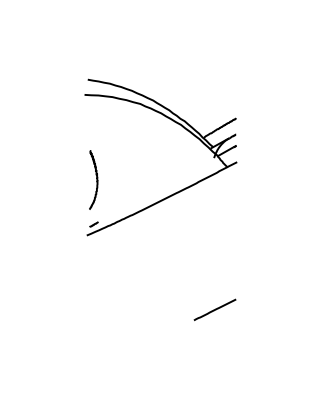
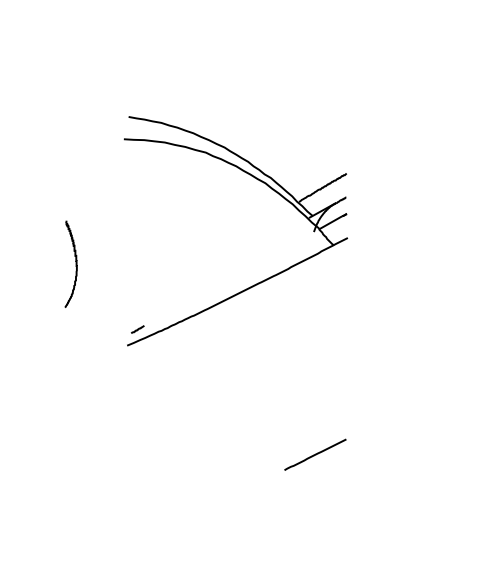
curve: (96, 179) -> (75, 263), moved

